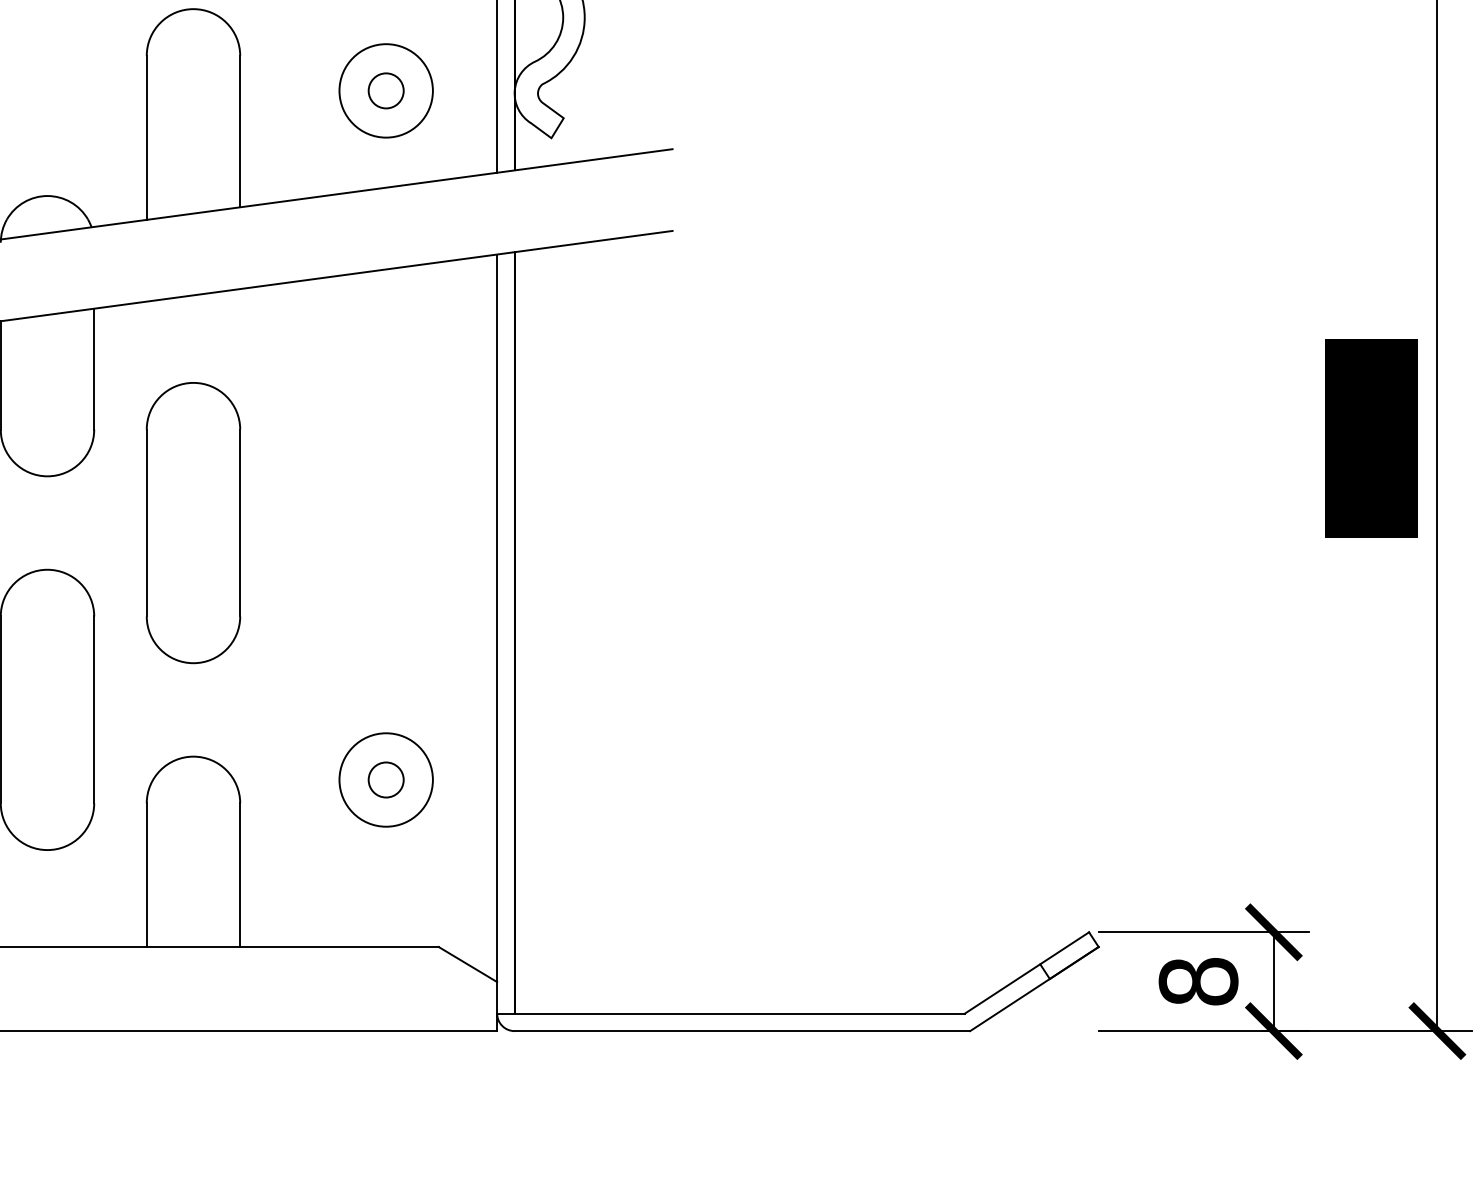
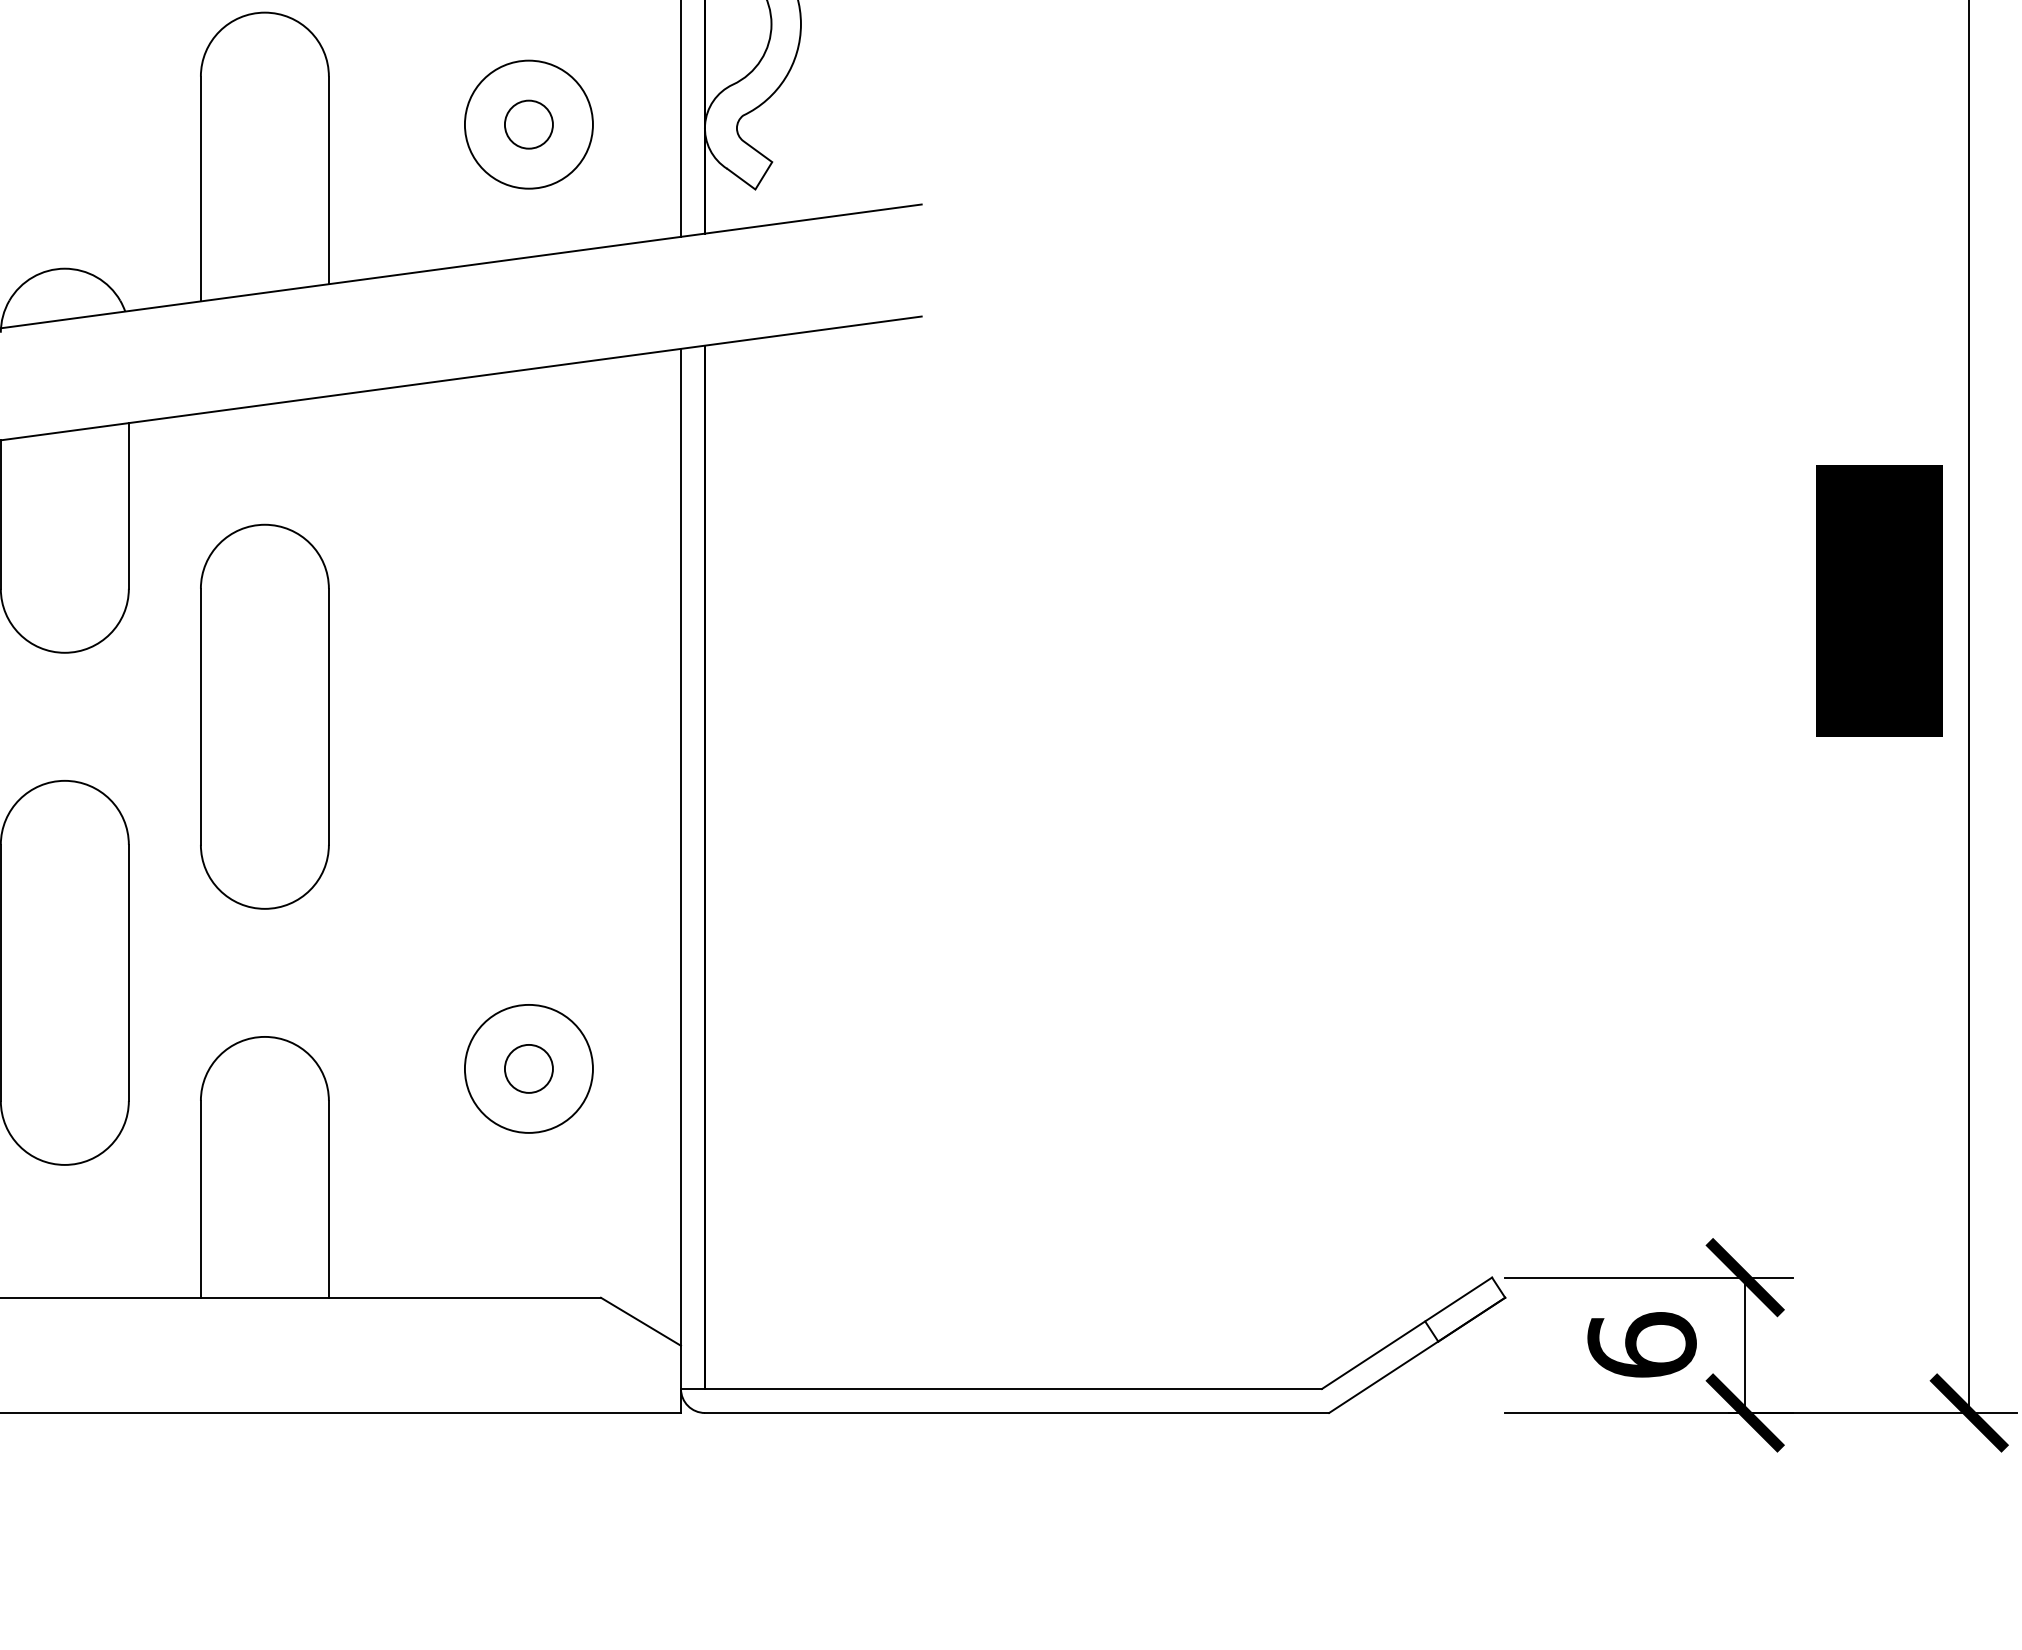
text: (1198, 981) -> (1641, 1344), 8 -> 6

